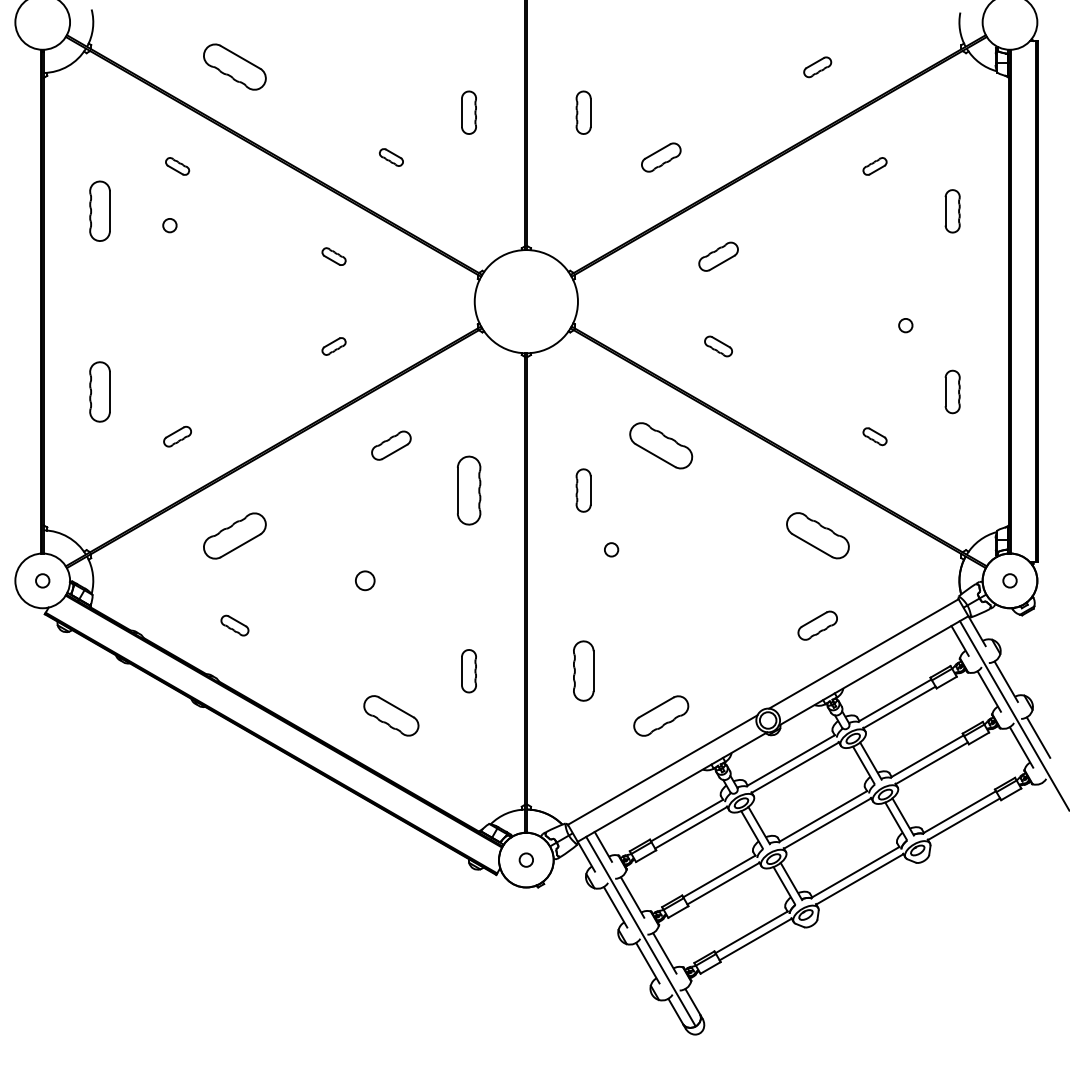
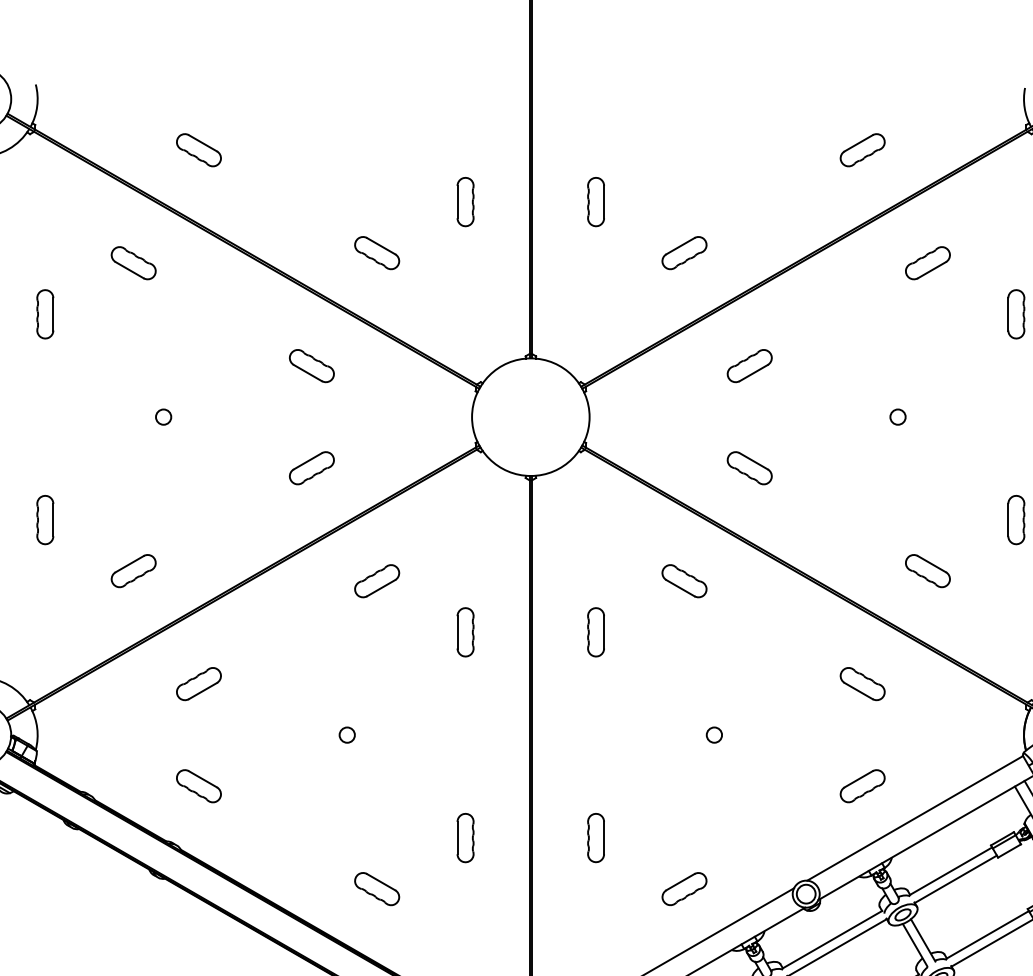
part: (234, 67) -> (198, 150), size x0.62
part: (817, 67) -> (862, 150), size x1.43
part: (391, 157) -> (377, 253), size x1.67
part: (177, 166) -> (133, 263), size x1.67
part: (874, 166) -> (927, 263), size x1.67
part: (99, 211) -> (44, 314), size x0.71
circle: (169, 225) -> (163, 417), moved
part: (333, 256) -> (311, 365), size x1.67
circle: (905, 325) -> (897, 417), moved
part: (333, 346) -> (311, 468), size x1.67
part: (718, 346) -> (749, 468), size x1.43
part: (99, 391) -> (44, 519), size x0.71
part: (177, 436) -> (133, 570), size x1.43
part: (874, 436) -> (927, 570), size x1.67
part: (661, 445) -> (684, 580), size x0.62
part: (468, 490) -> (464, 632), size x0.62
part: (234, 535) -> (198, 683), size x0.62
part: (817, 536) -> (862, 684), size x0.62
circle: (611, 549) -> (714, 734), moved
circle: (364, 580) -> (346, 734), size x0.71
part: (234, 625) -> (198, 785), size x1.43
part: (583, 671) -> (595, 838), size x0.71
part: (661, 715) -> (684, 888), size x0.71
part: (391, 716) -> (377, 889), size x0.71

